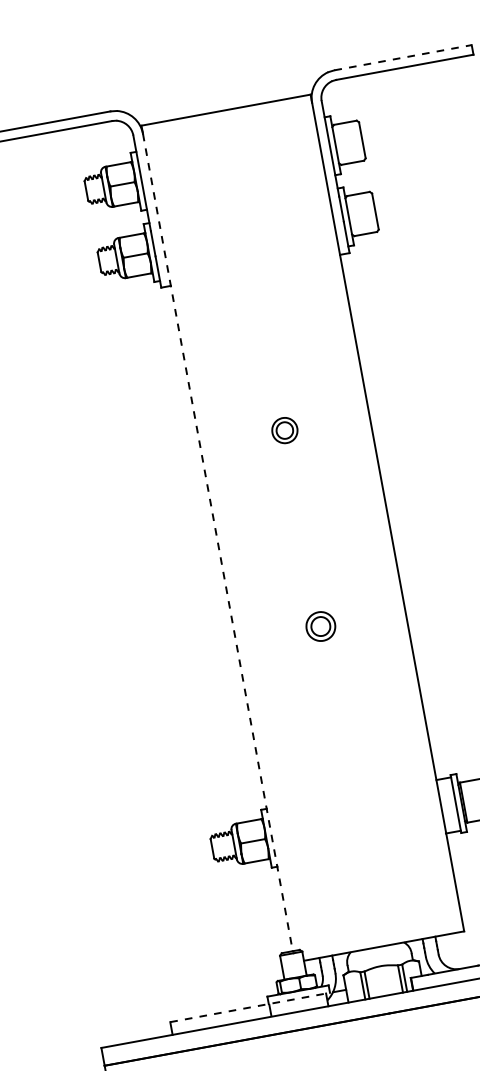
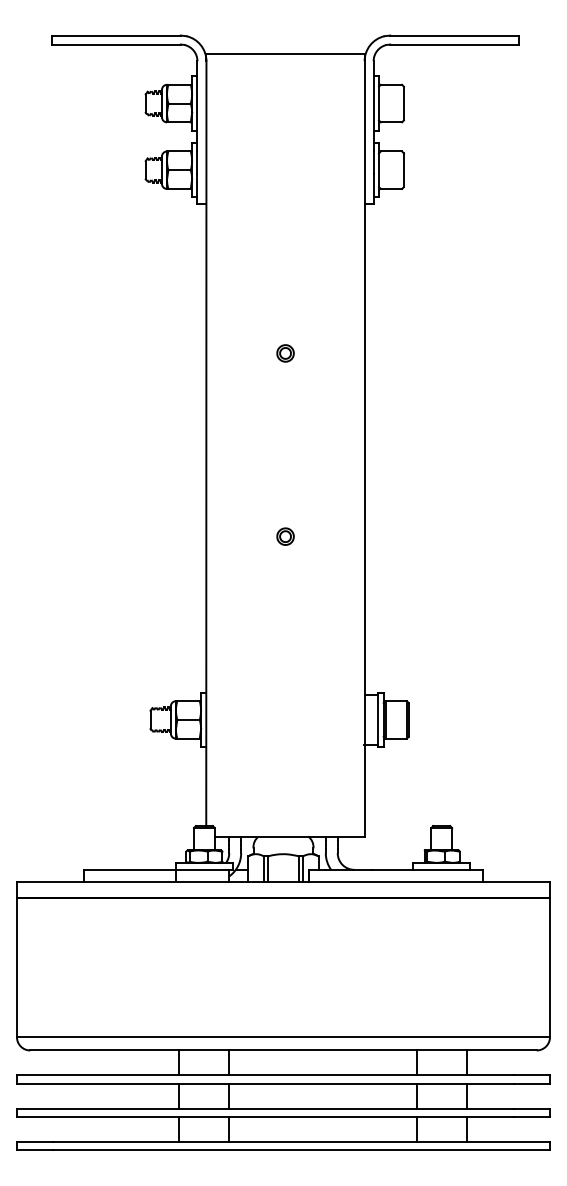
line: (404, 57) -> (455, 35), dashed -> solid
part: (284, 430) -> (285, 353), size x0.71
line: (218, 543) -> (206, 444), dashed -> solid
part: (320, 626) -> (285, 536), size x0.62
line: (250, 1007) -> (158, 869), dashed -> solid

